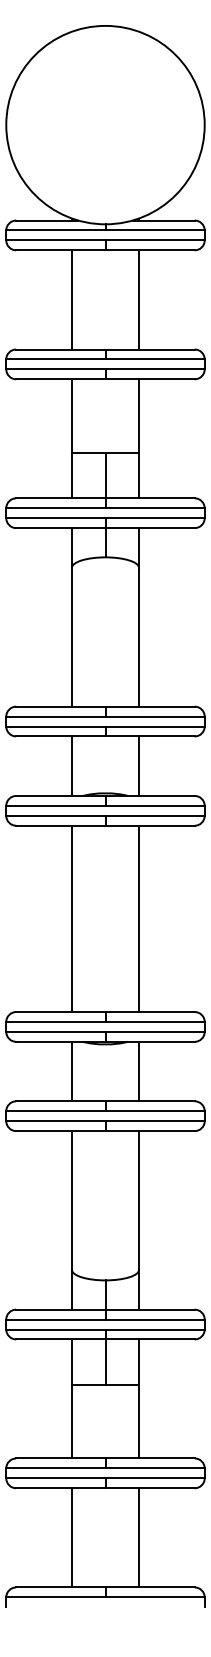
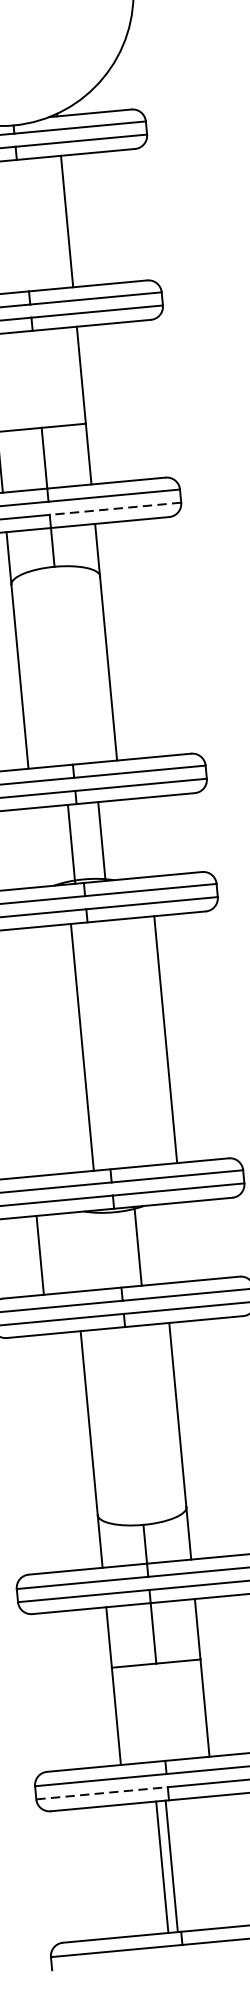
line: (155, 518) -> (116, 509), solid -> dashed
line: (71, 765) -> (70, 843), moved
line: (138, 765) -> (101, 840), moved
line: (71, 918) -> (81, 1046), moved
line: (138, 918) -> (165, 1039), moved
line: (71, 1071) -> (39, 1255), moved
line: (138, 1071) -> (137, 1246), moved
line: (55, 1478) -> (101, 1793), solid -> dashed
line: (71, 1537) -> (171, 1865), moved
line: (138, 1537) -> (161, 1866), moved

